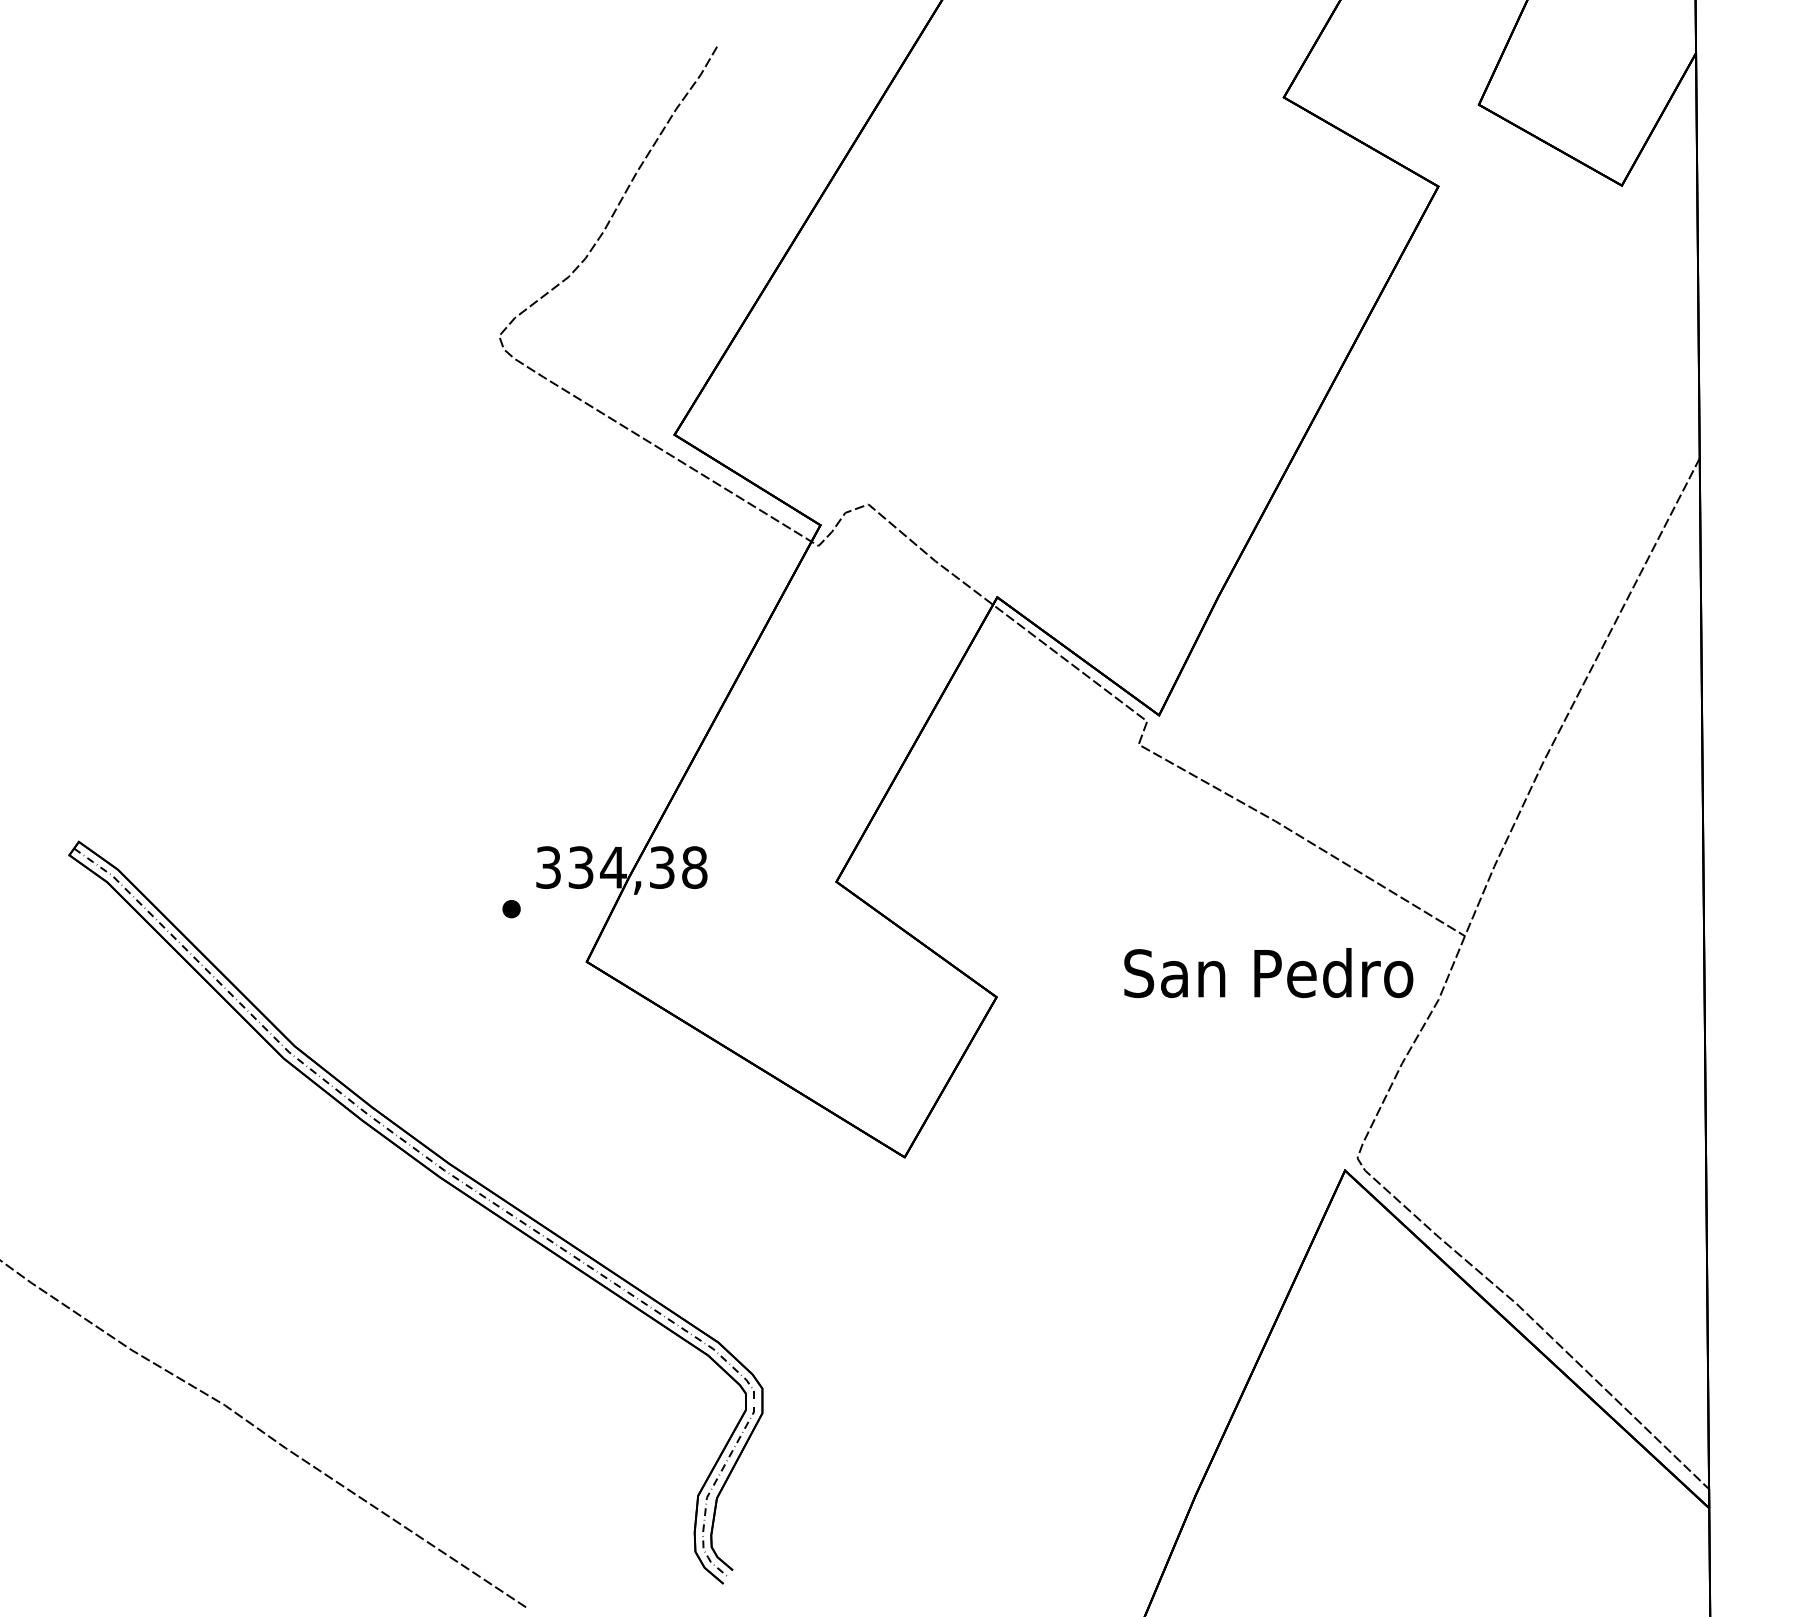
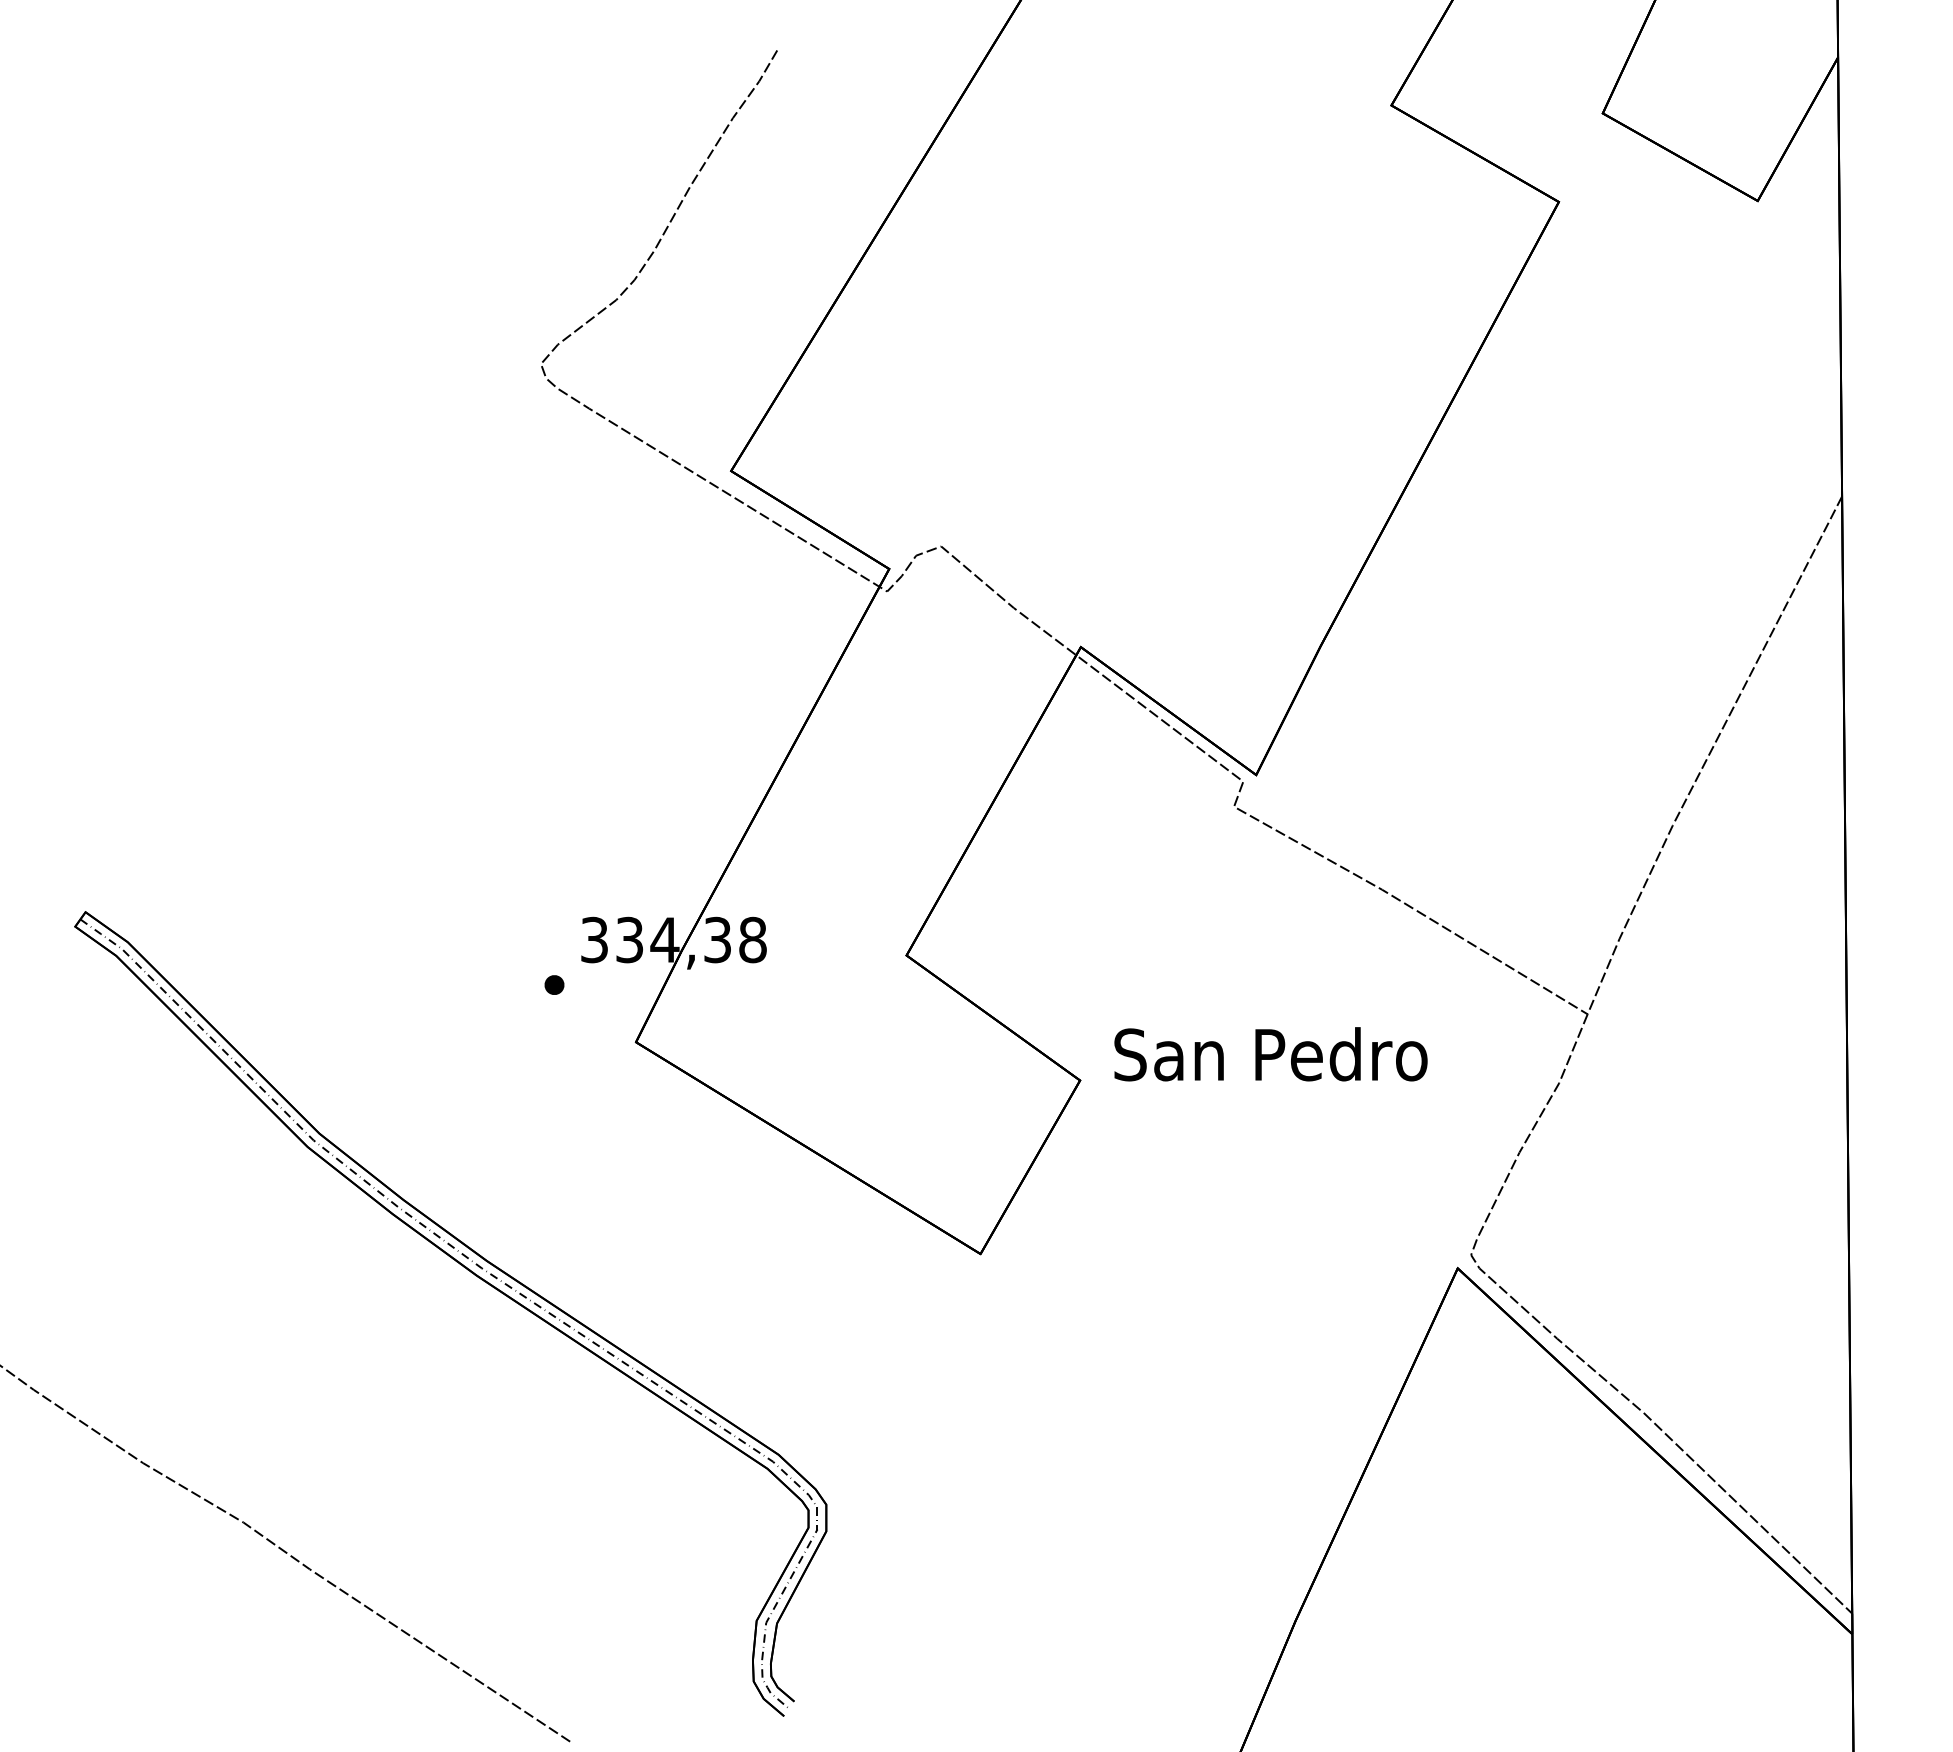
text: (1268, 973) -> (1270, 1054), moved

